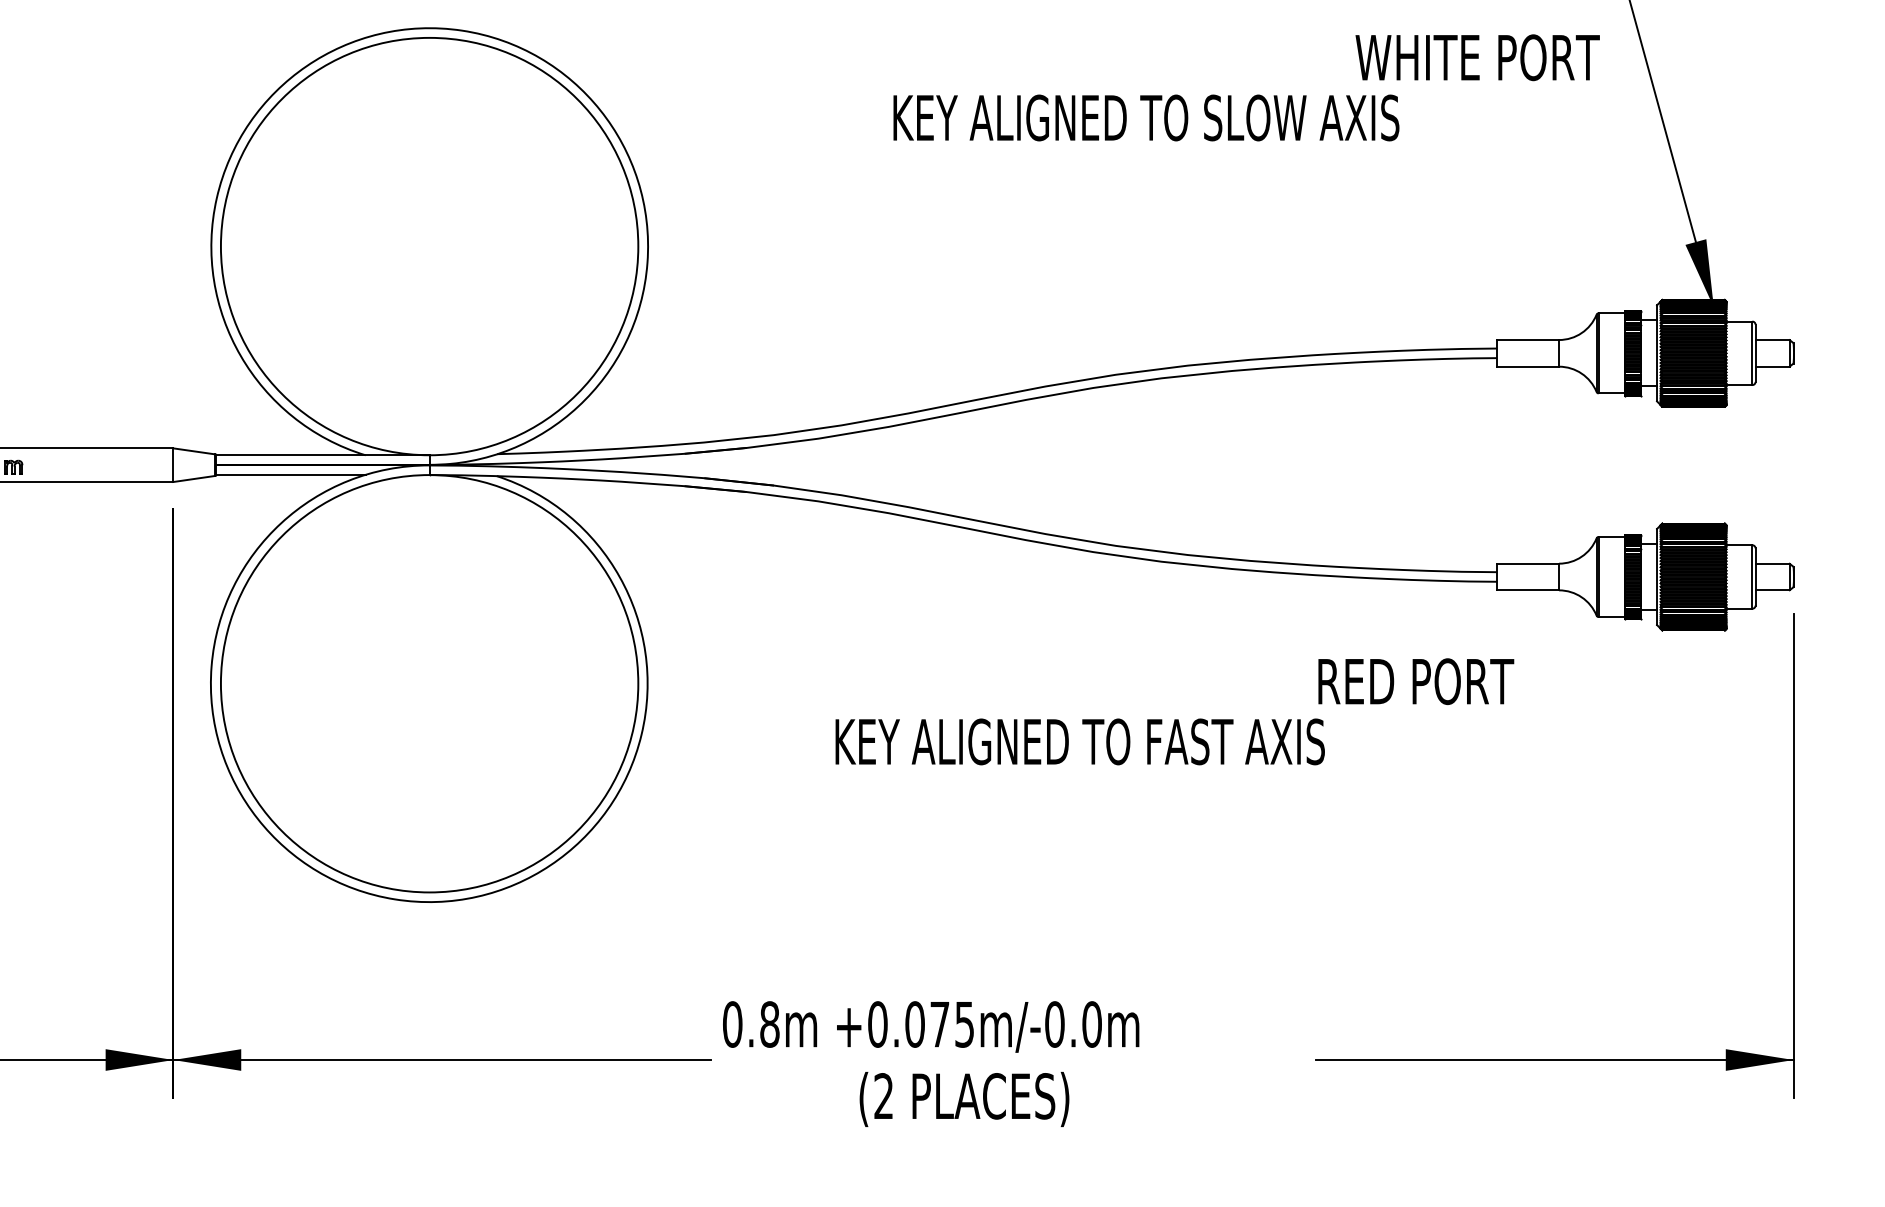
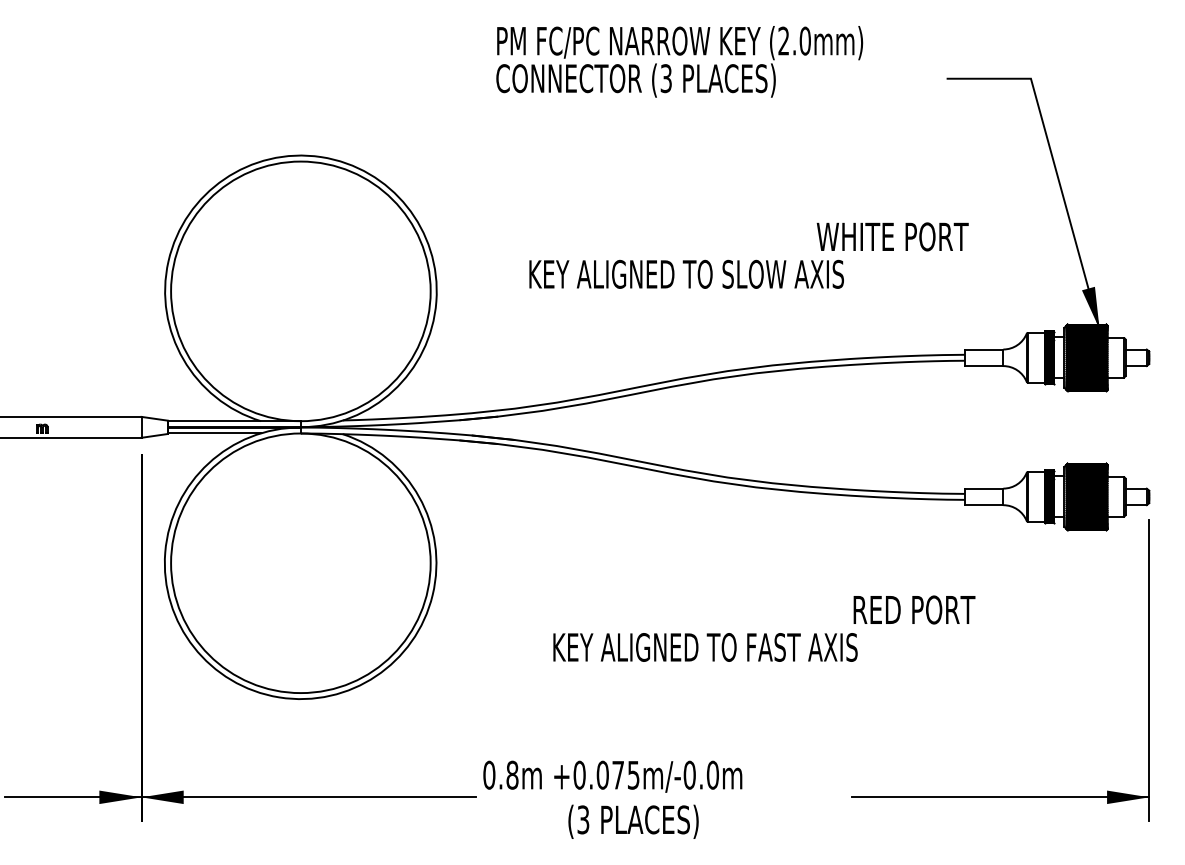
text: (1245, 87) -> (748, 255), moved
text: (1175, 711) -> (764, 628), moved
text: (884, 1095) -> (583, 819), (2 -> (3

